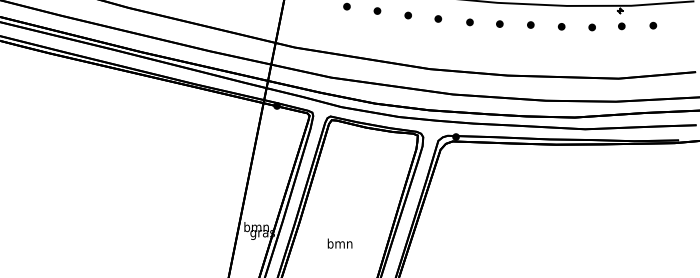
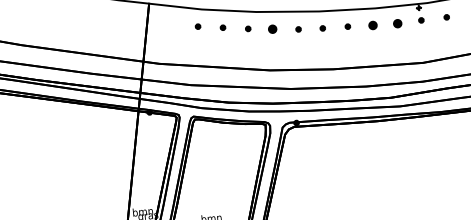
part: (438, 18) -> (272, 28), size x1.6
part: (561, 26) -> (372, 25), size x1.6
part: (591, 27) -> (397, 23), size x1.6

